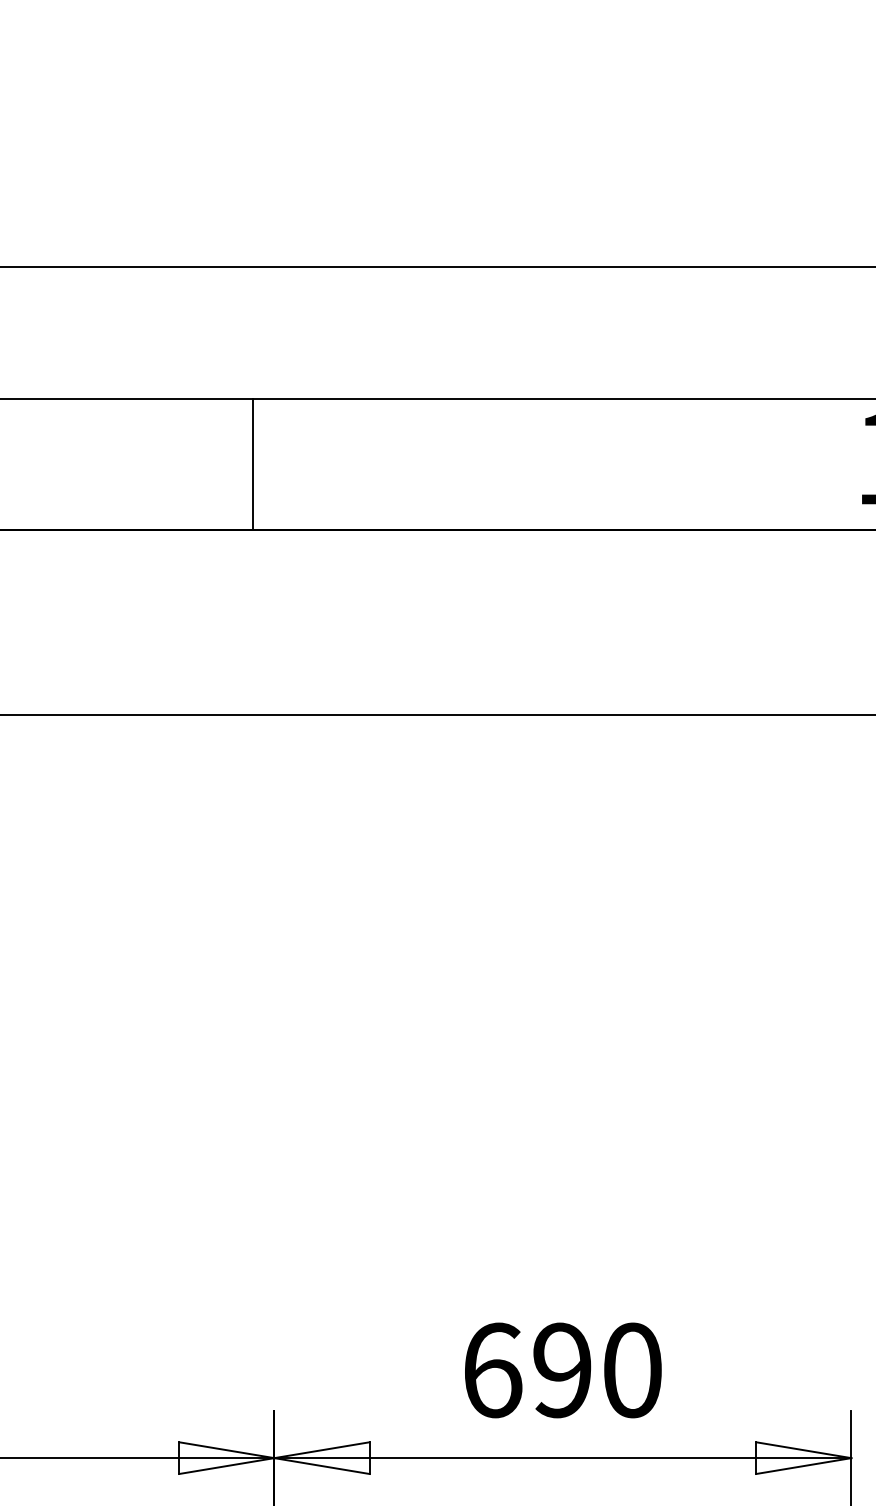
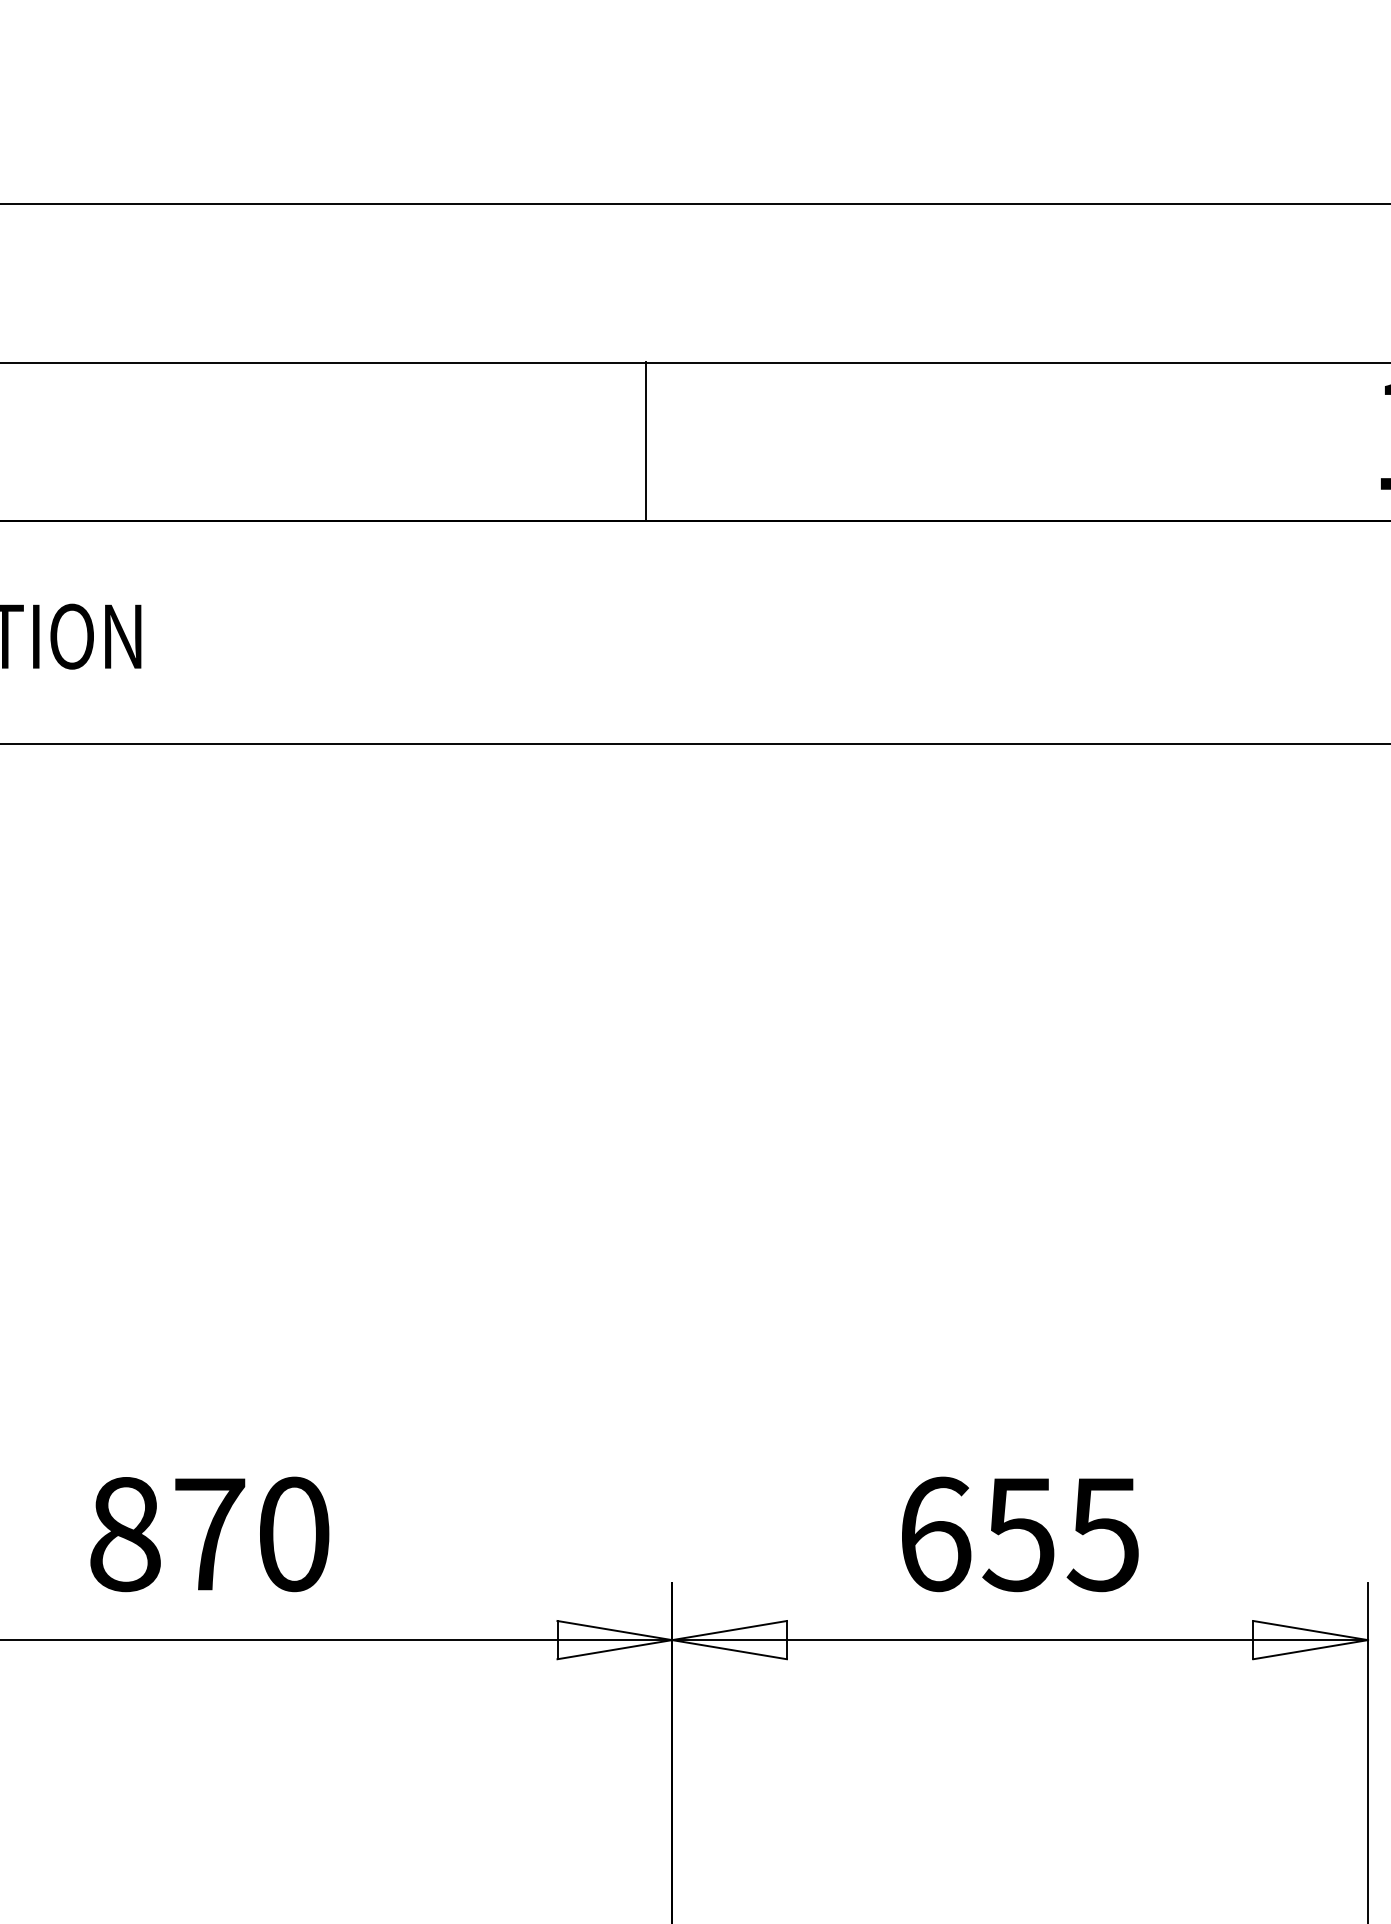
text: (596, 1370) -> (1060, 1534), 690 -> 655

